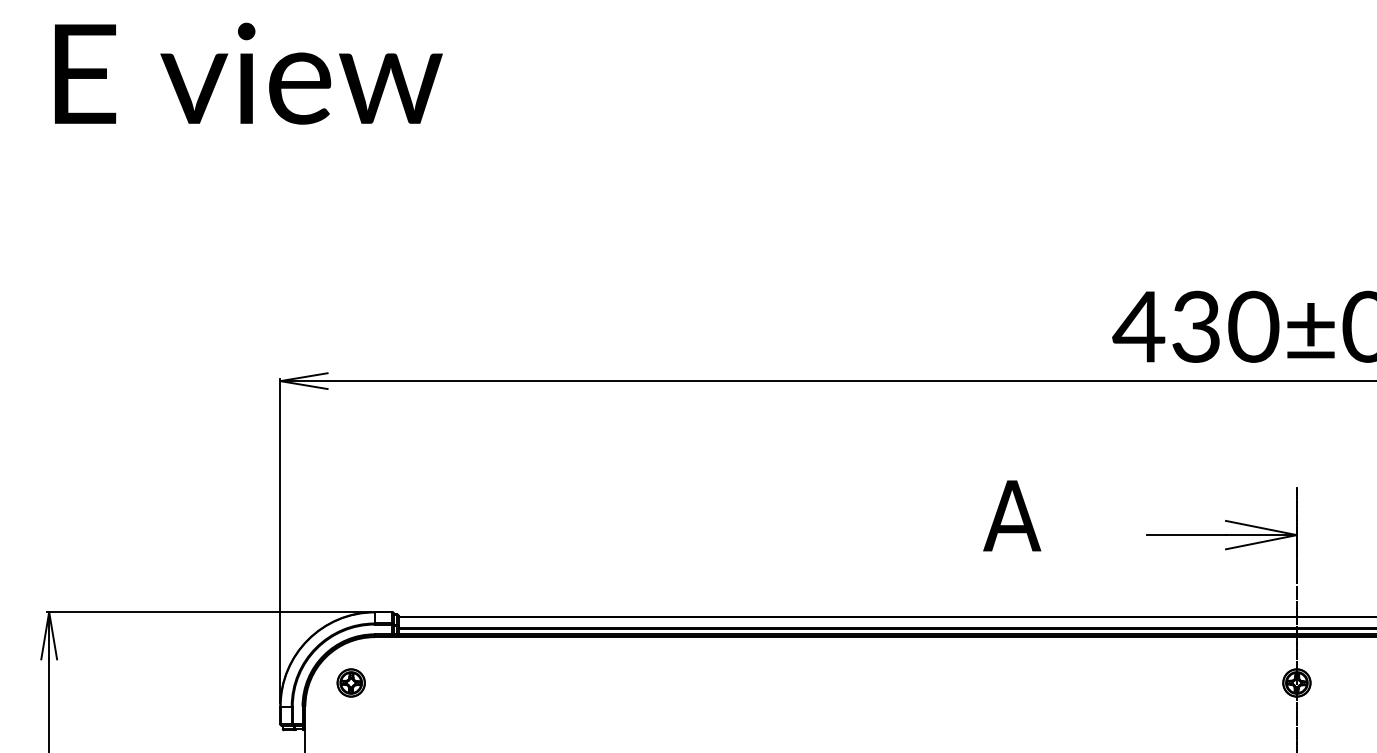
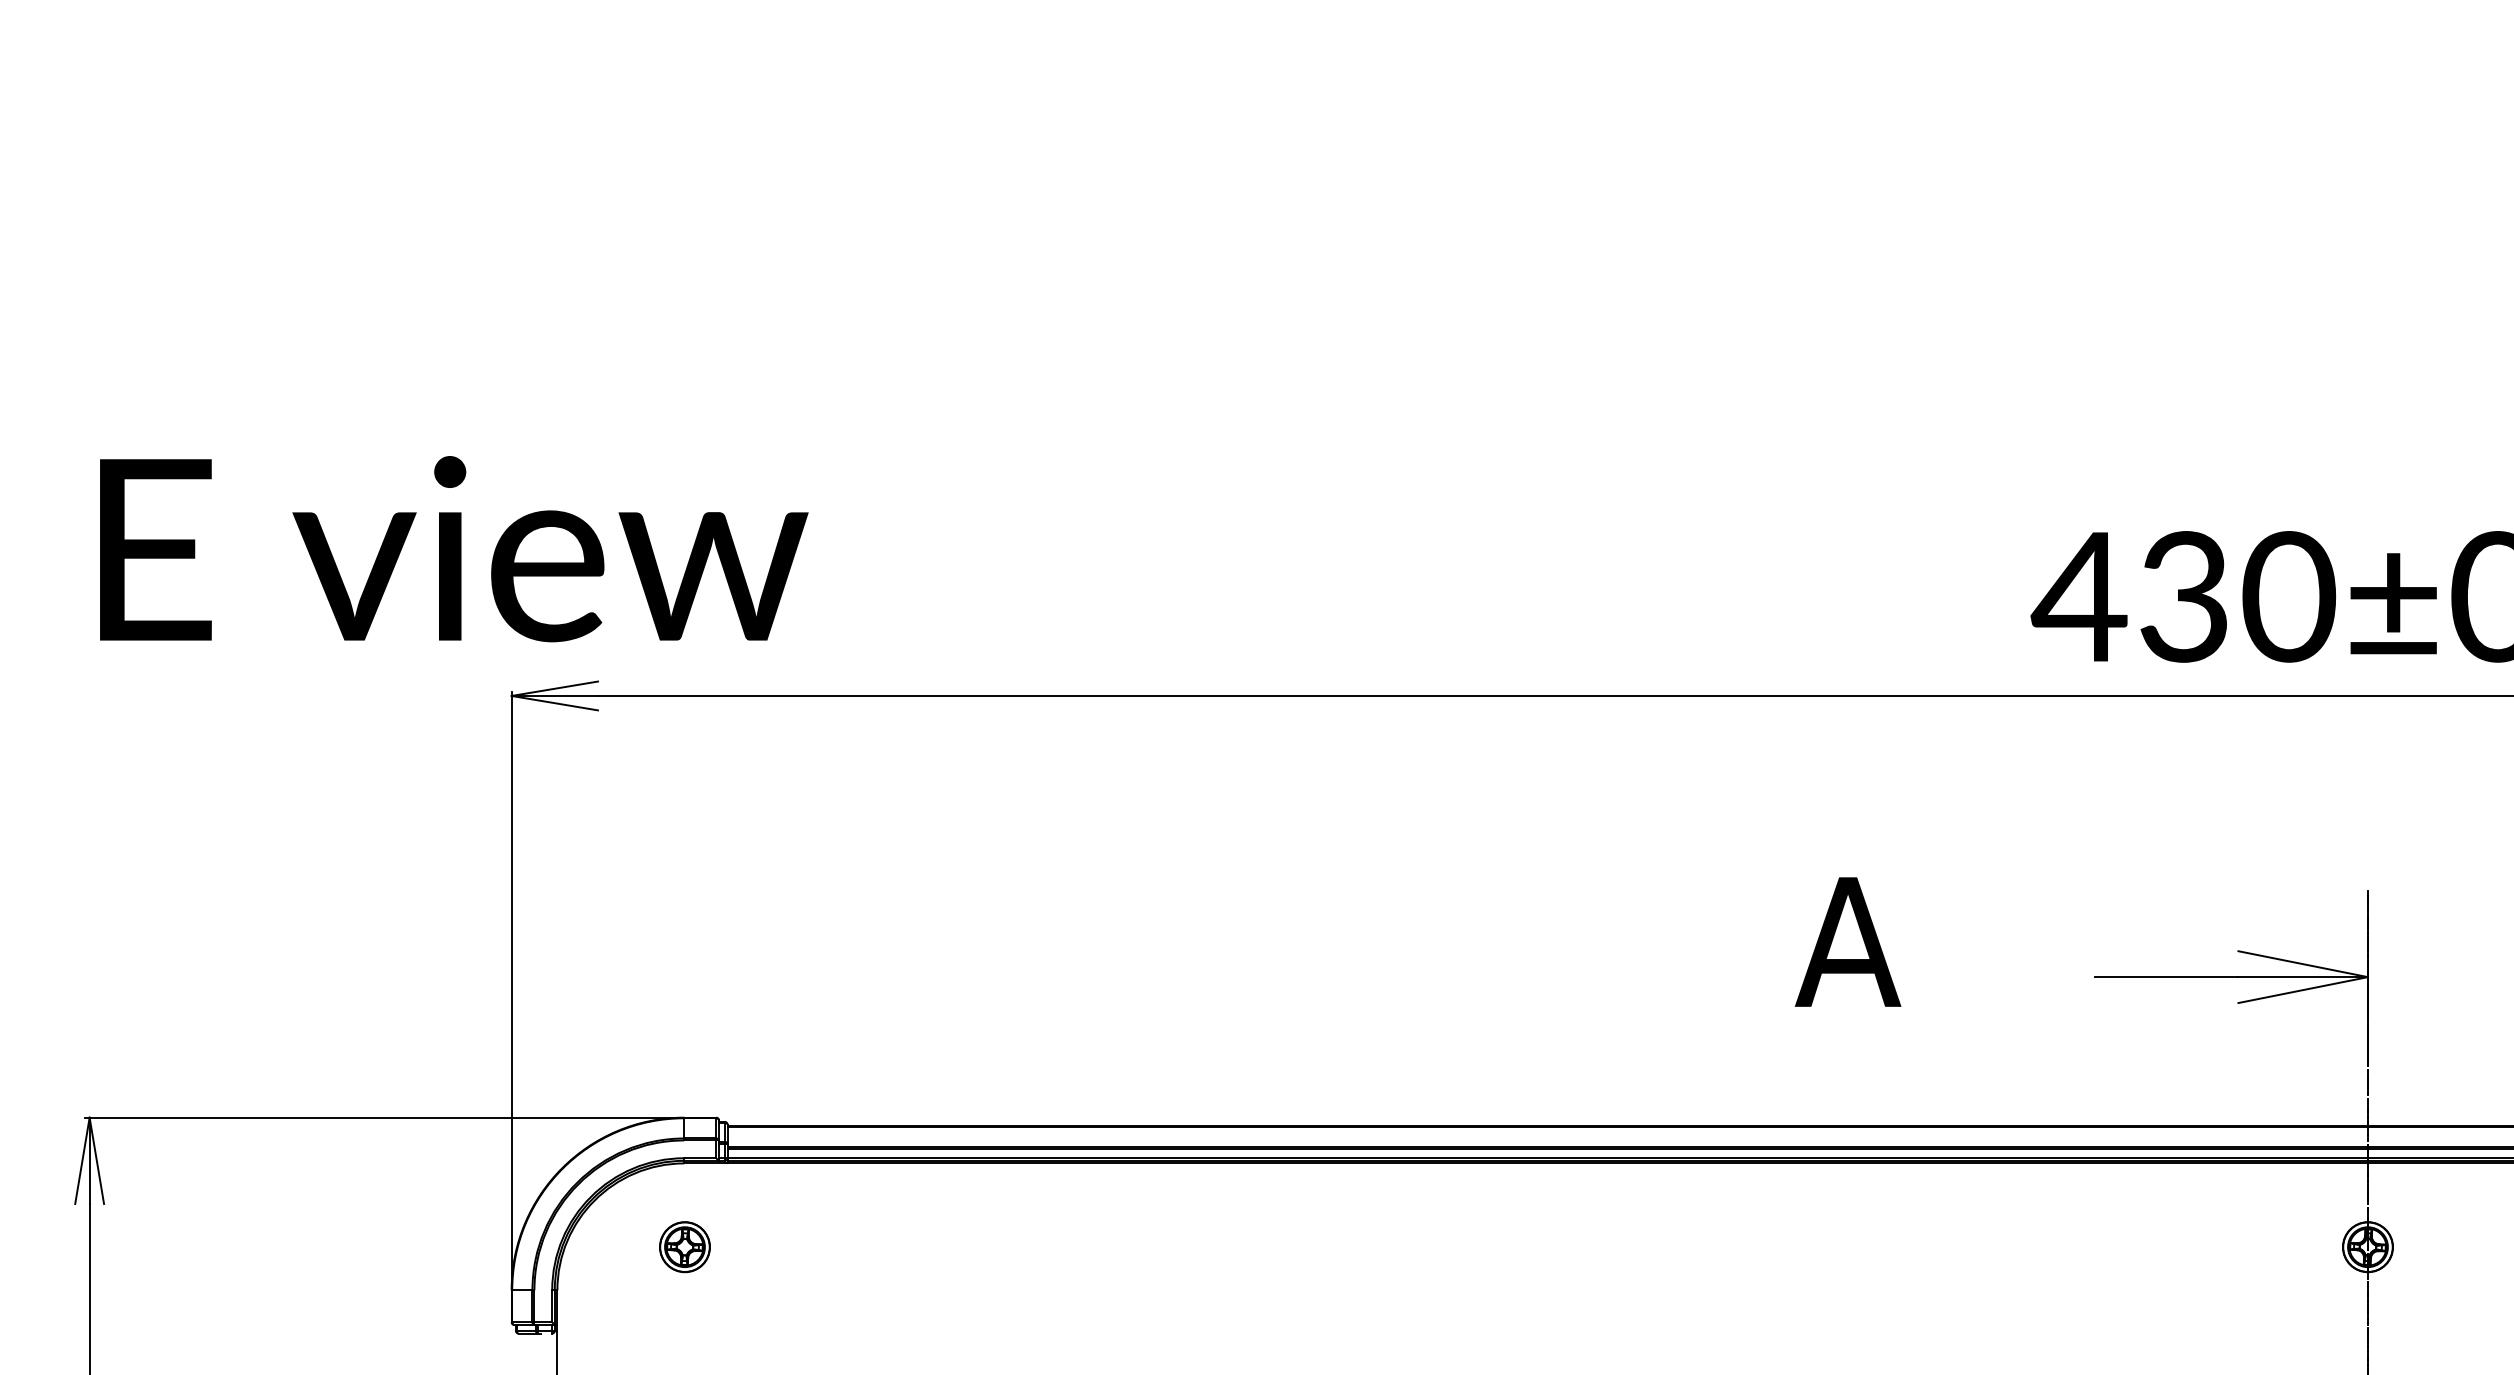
text: (248, 73) -> (453, 548), moved
part: (350, 682) -> (683, 1246), moved

